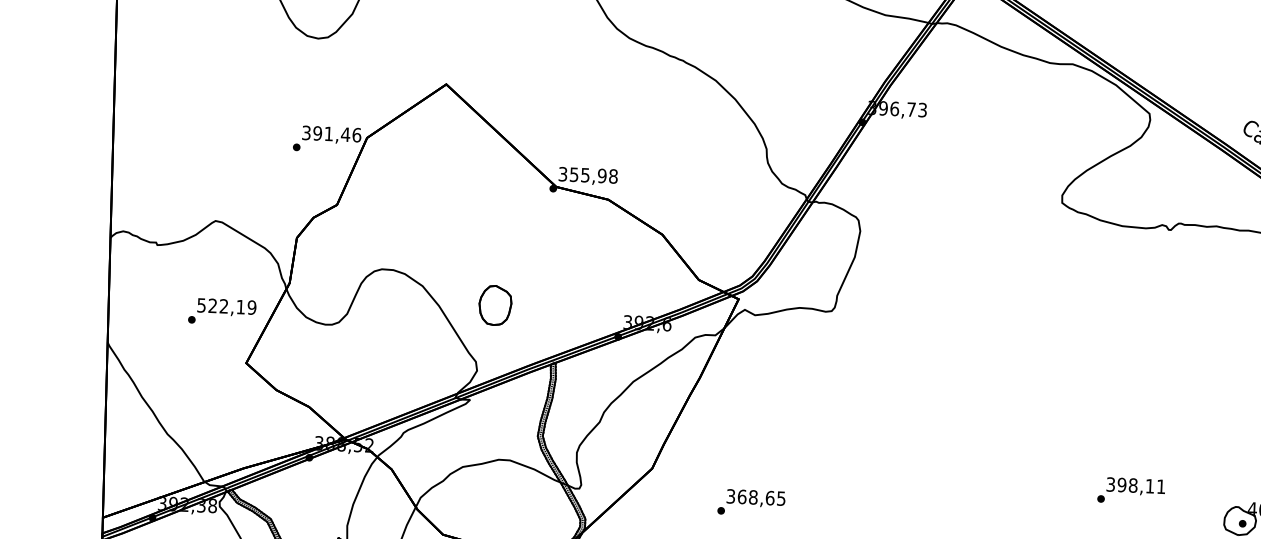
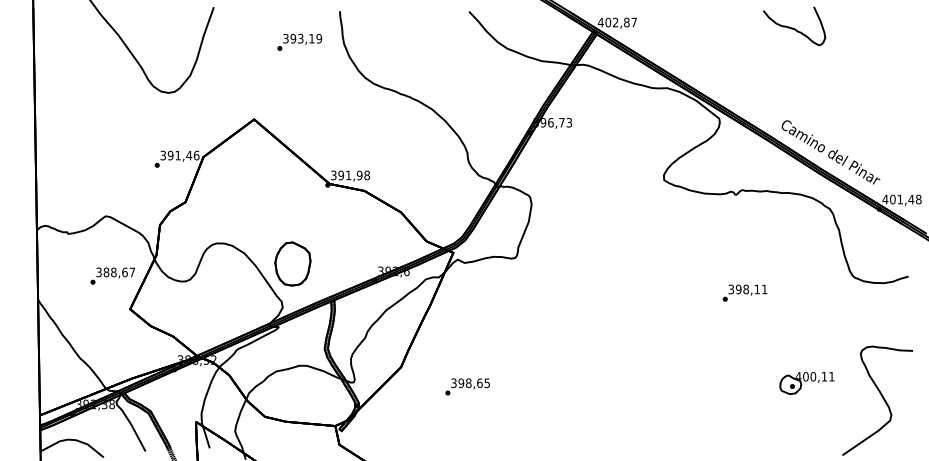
text: (579, 175) -> (344, 175), 355,98 -> 391,98
part: (494, 304) -> (292, 263), size x1.67
text: (226, 306) -> (115, 272), 522,19 -> 388,67
text: (1130, 490) -> (744, 292), moved
text: (742, 497) -> (461, 383), 368,65 -> 398,65

